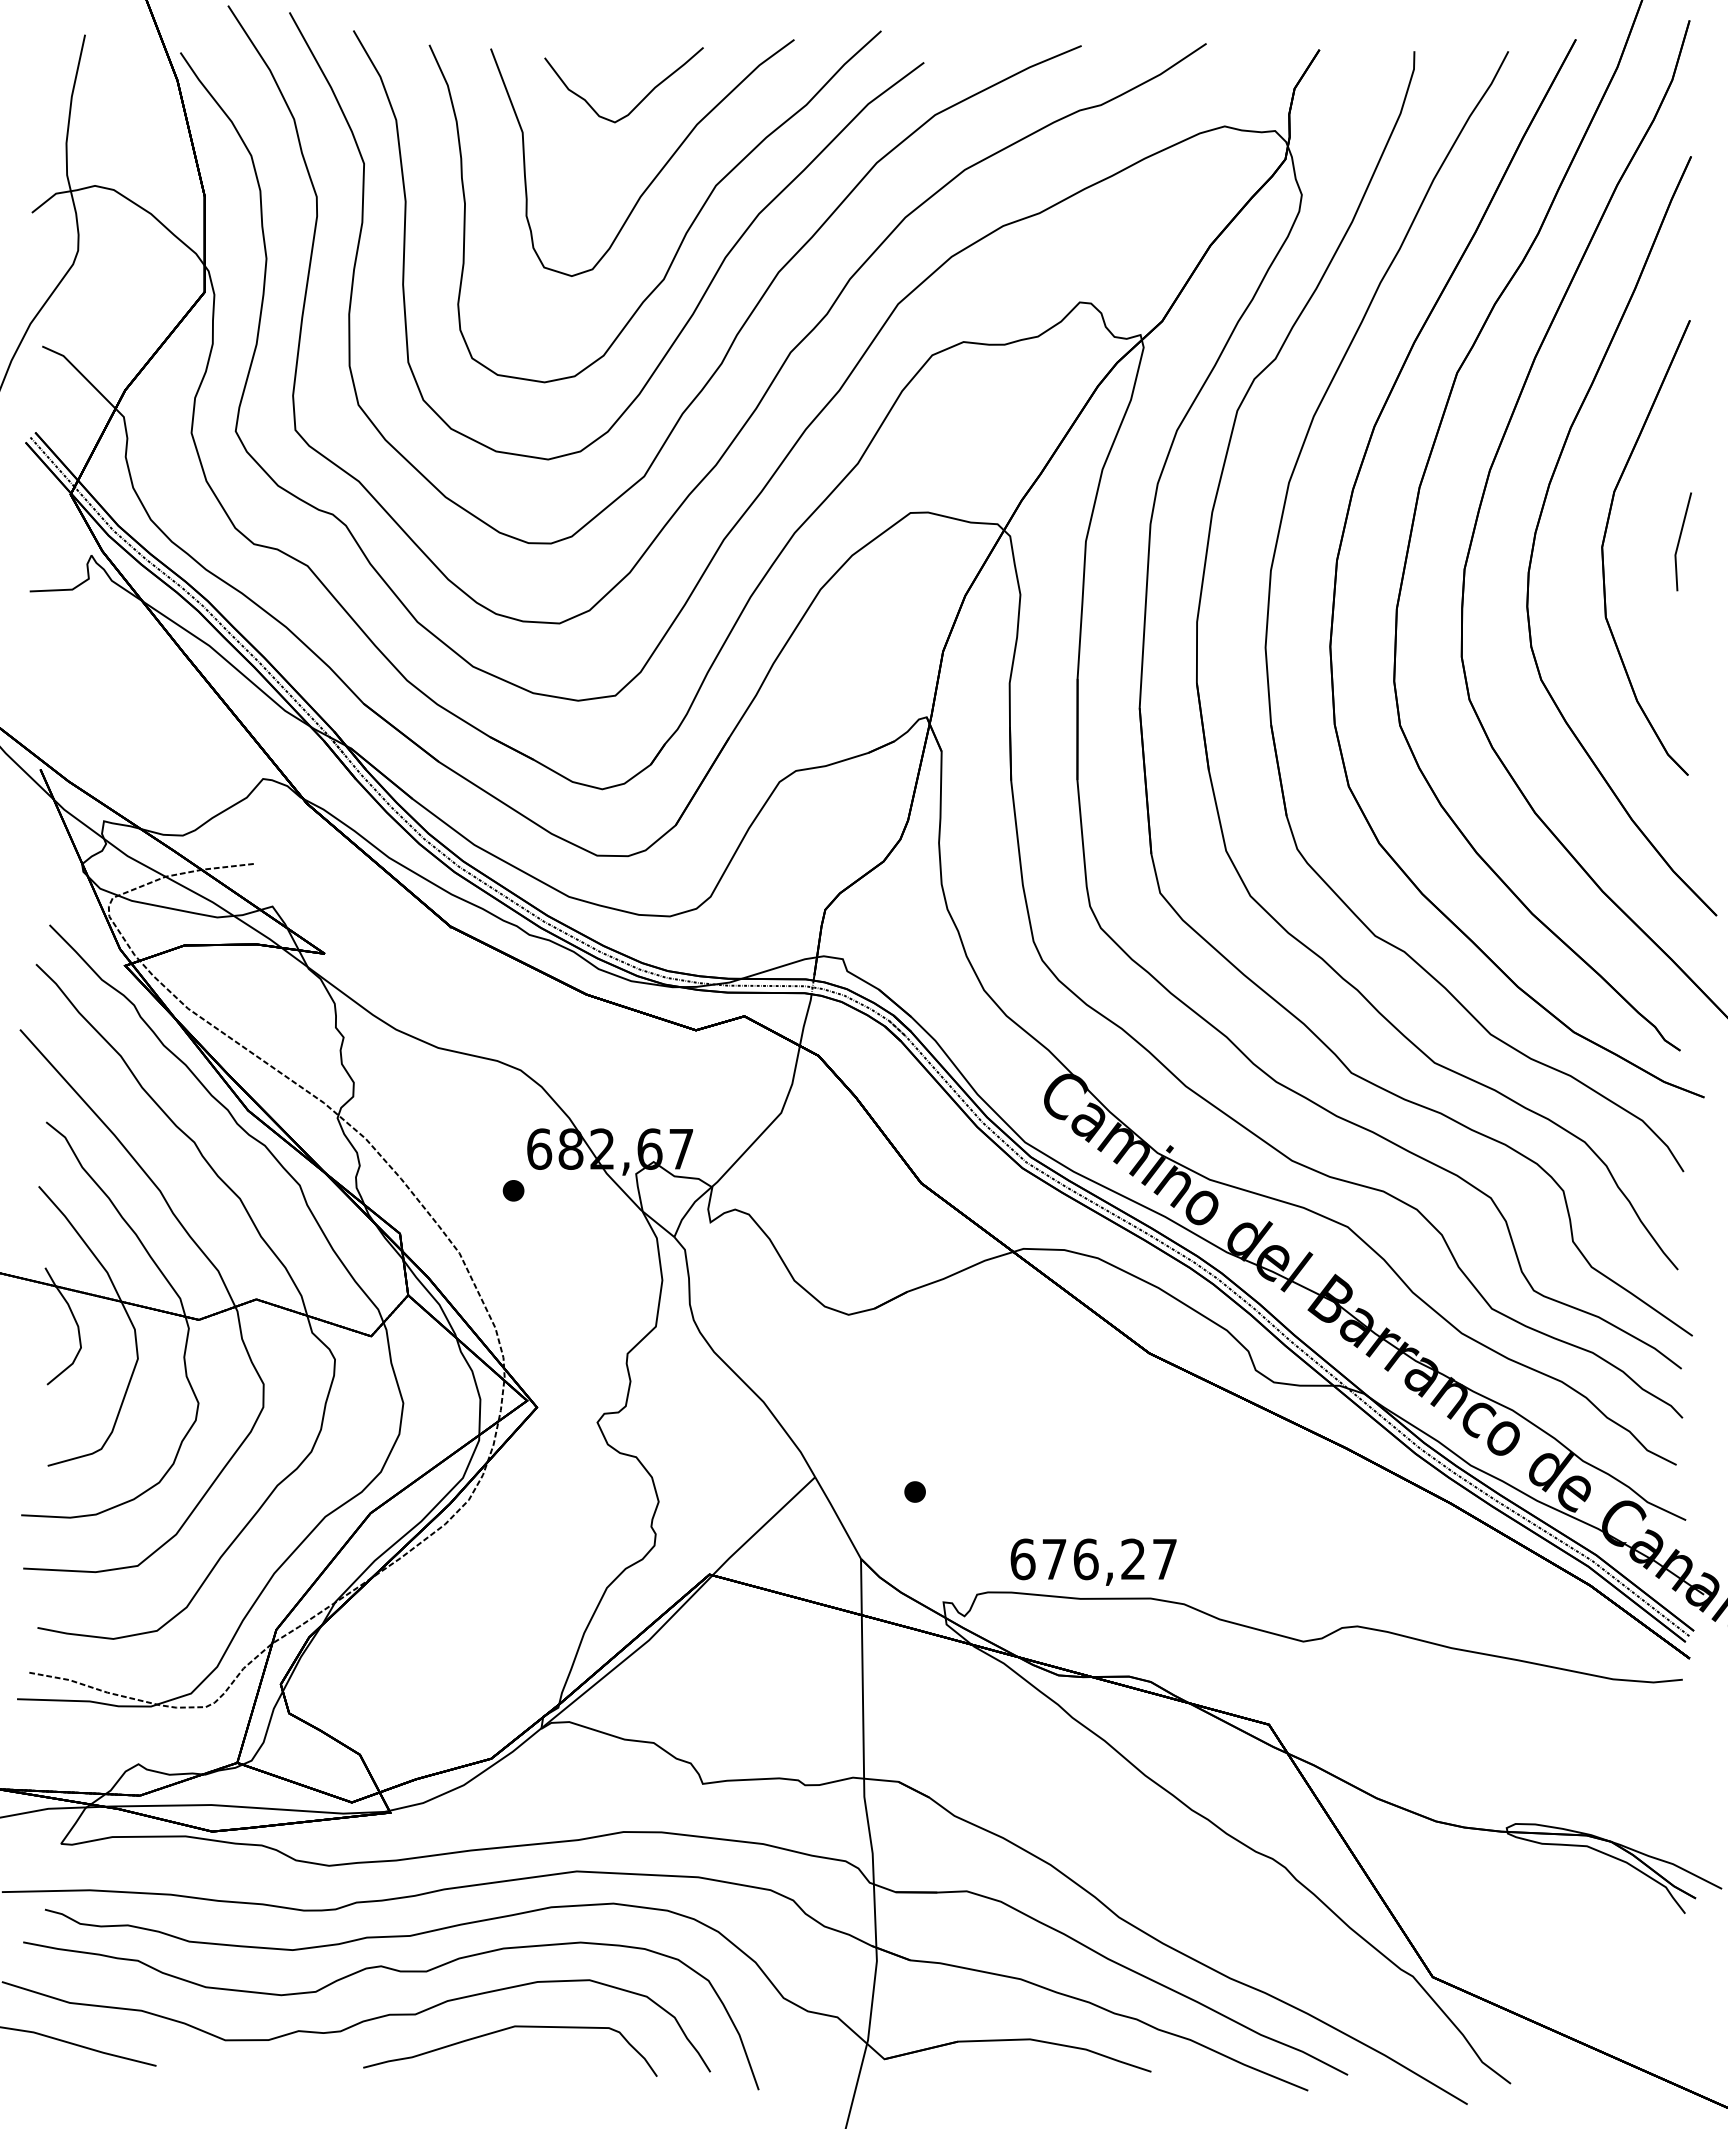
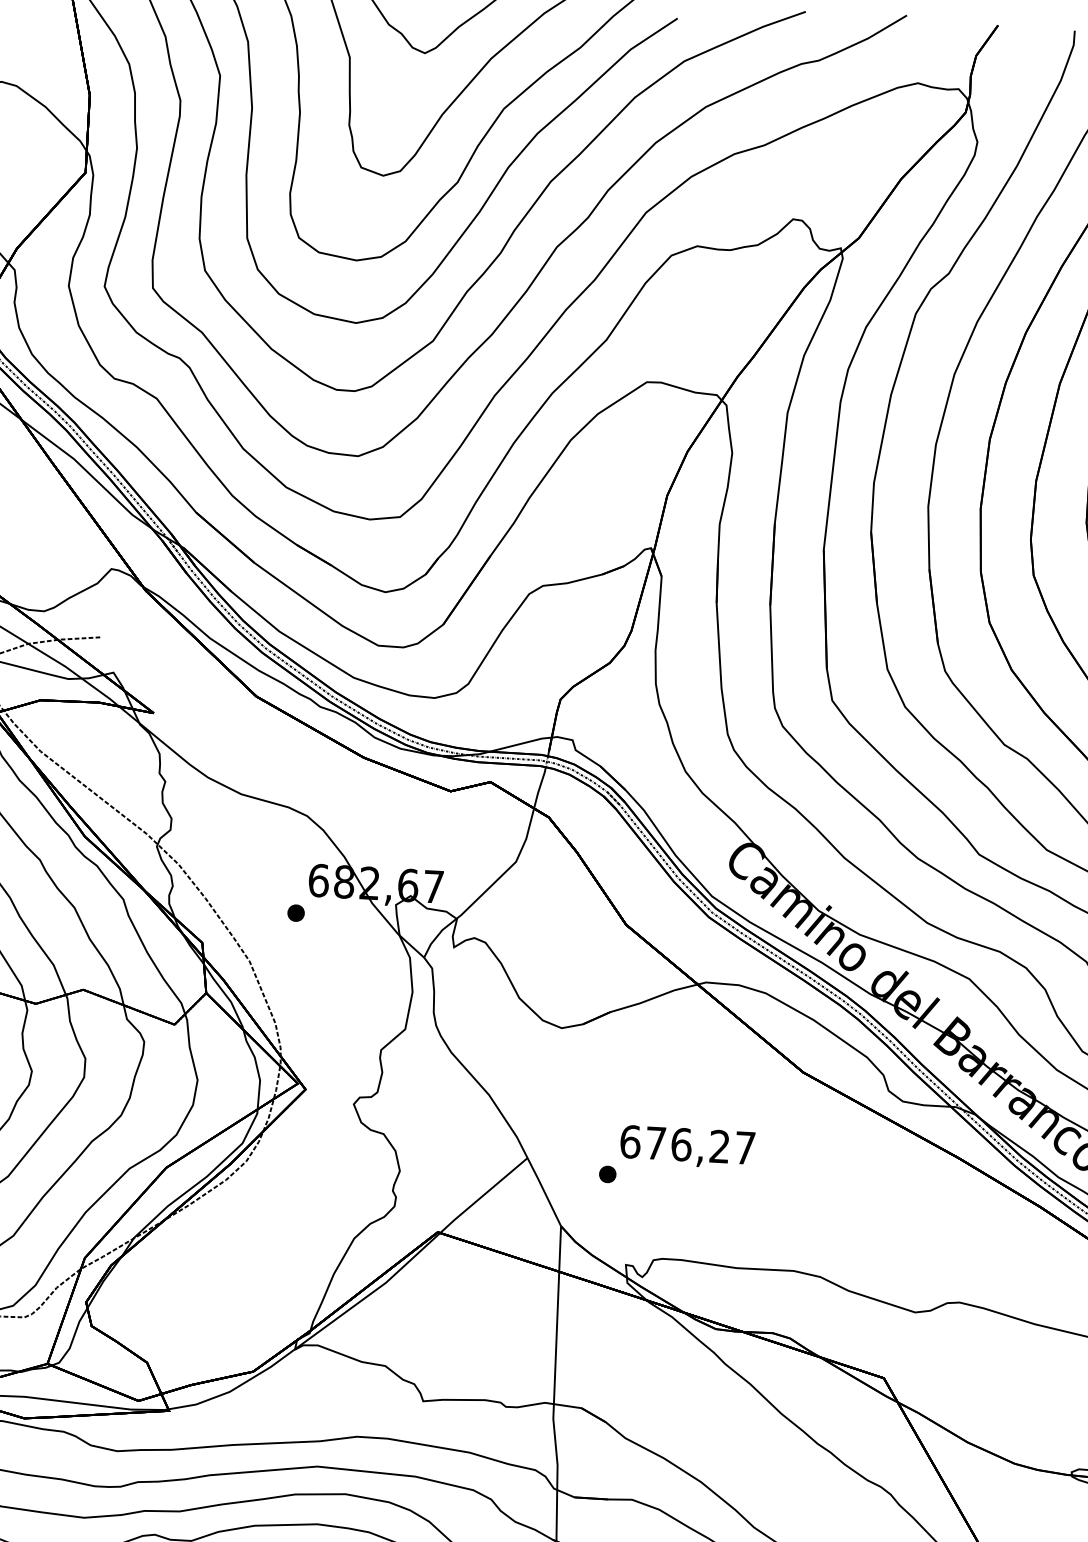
text: (1093, 1561) -> (687, 1146), moved

